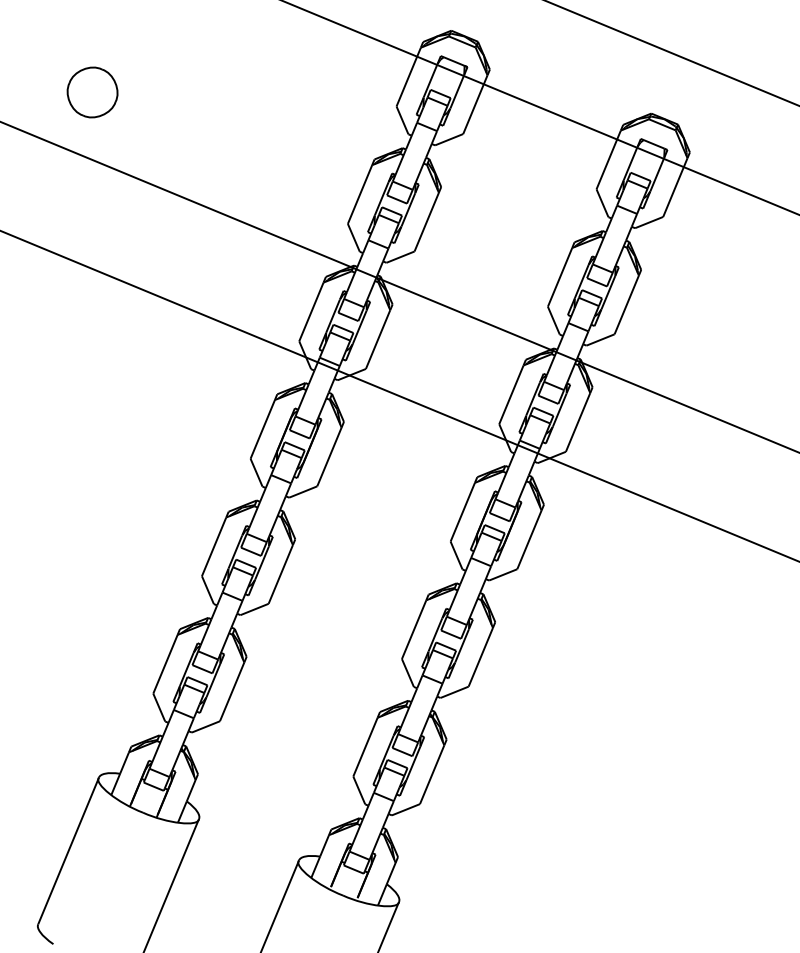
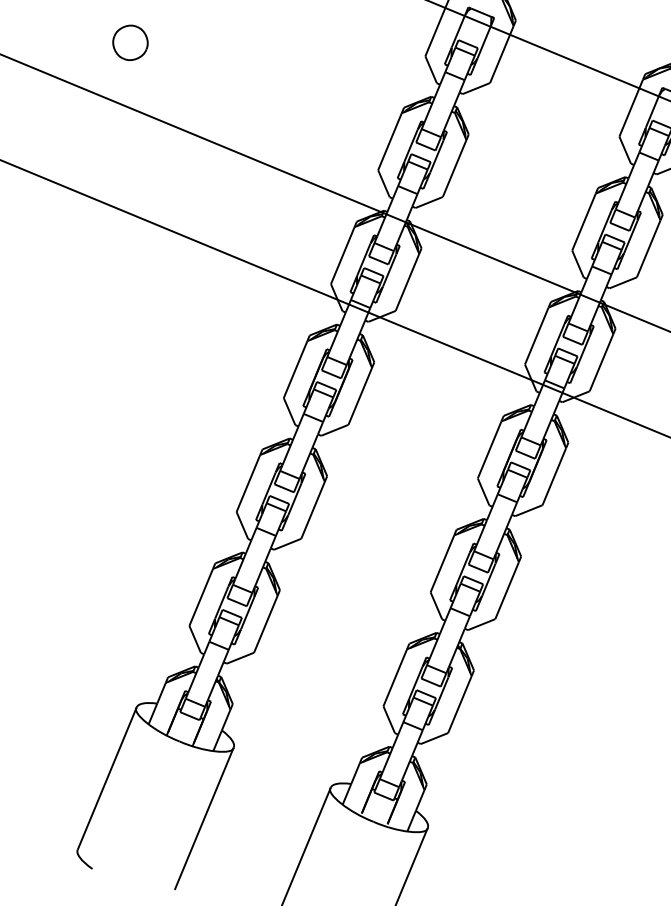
part: (92, 92) -> (130, 42), size x0.71

